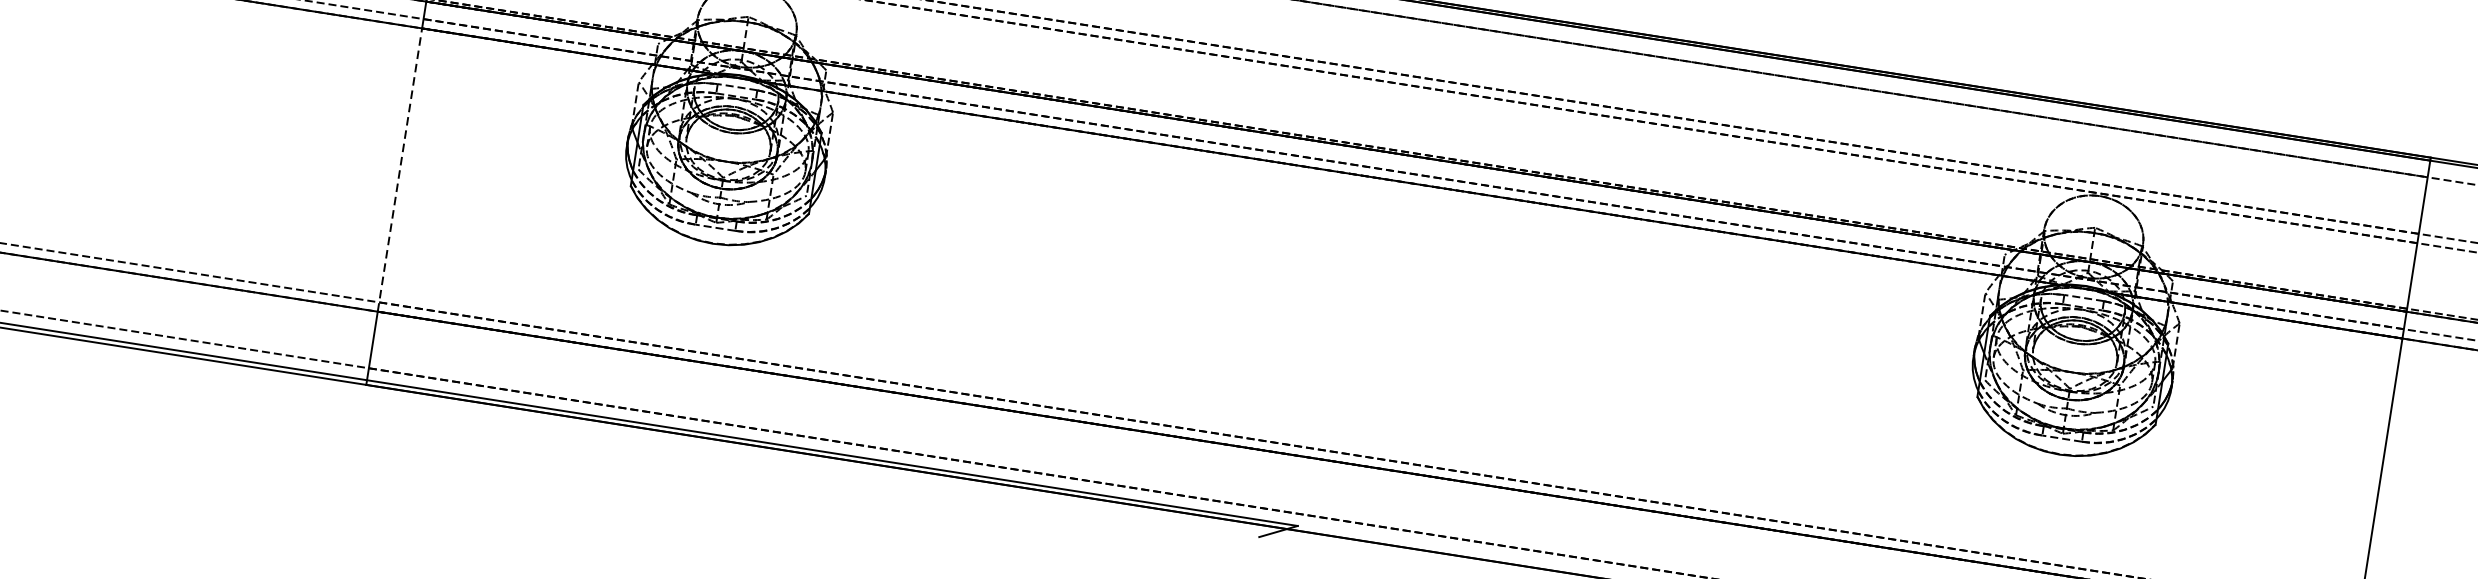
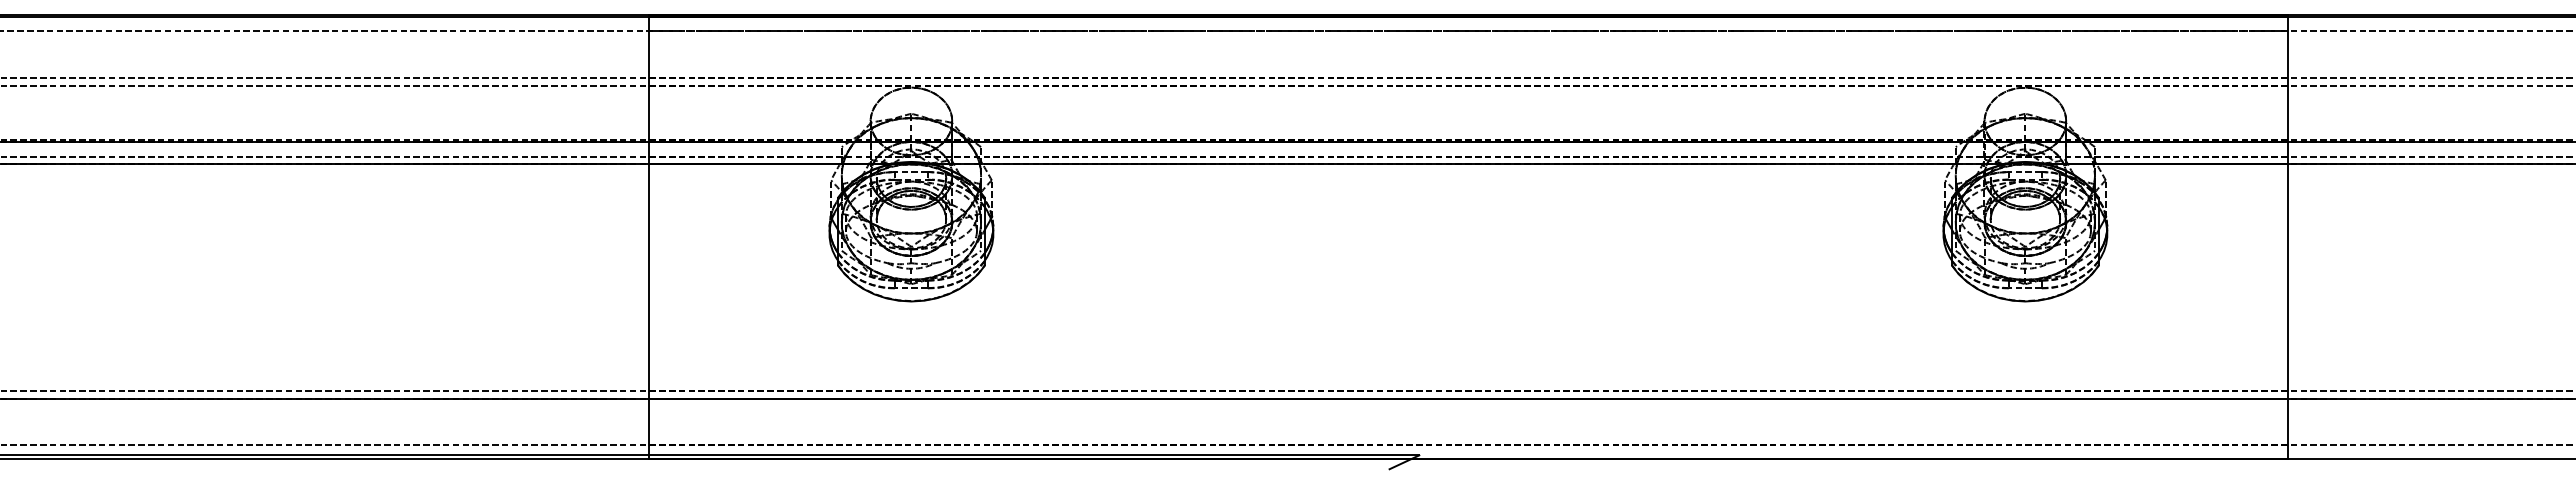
line: (400, 170) -> (649, 281), dashed -> solid

